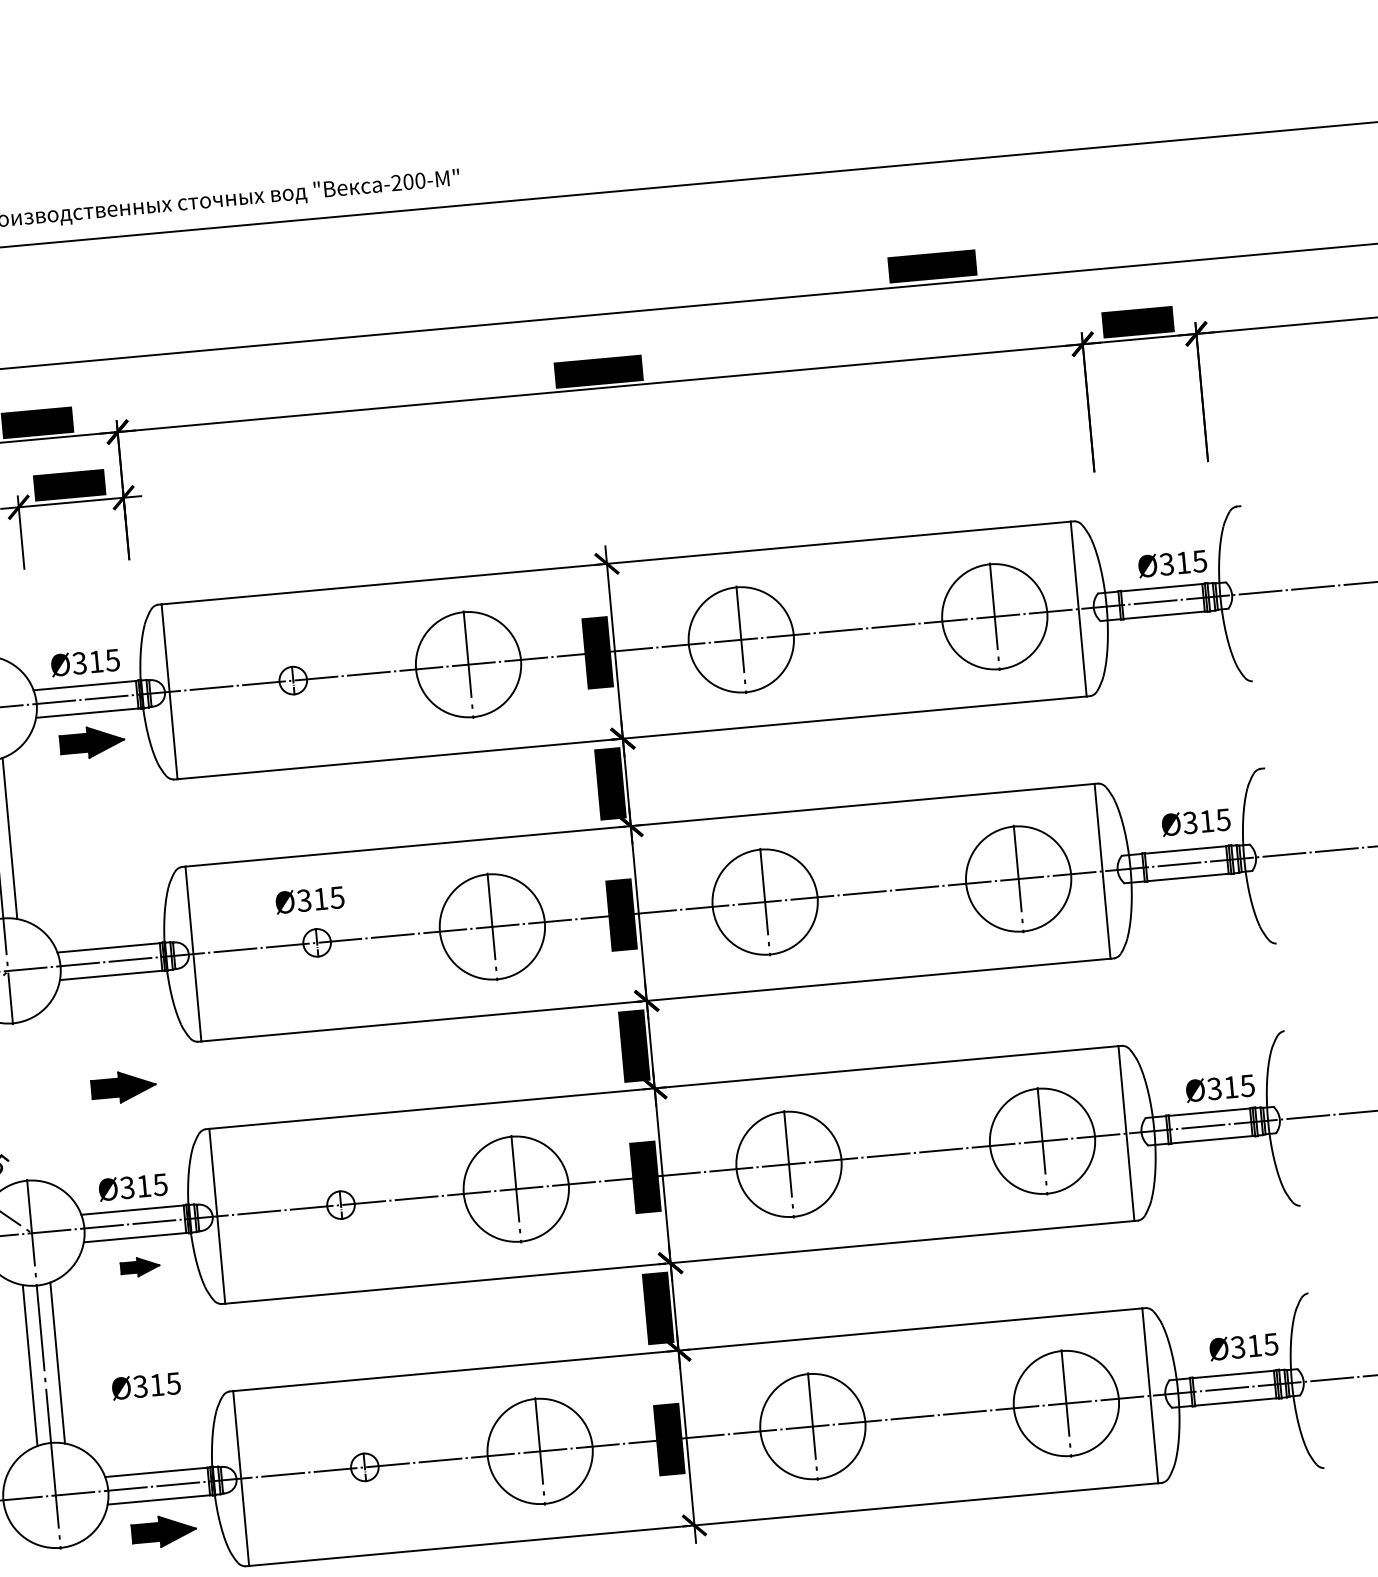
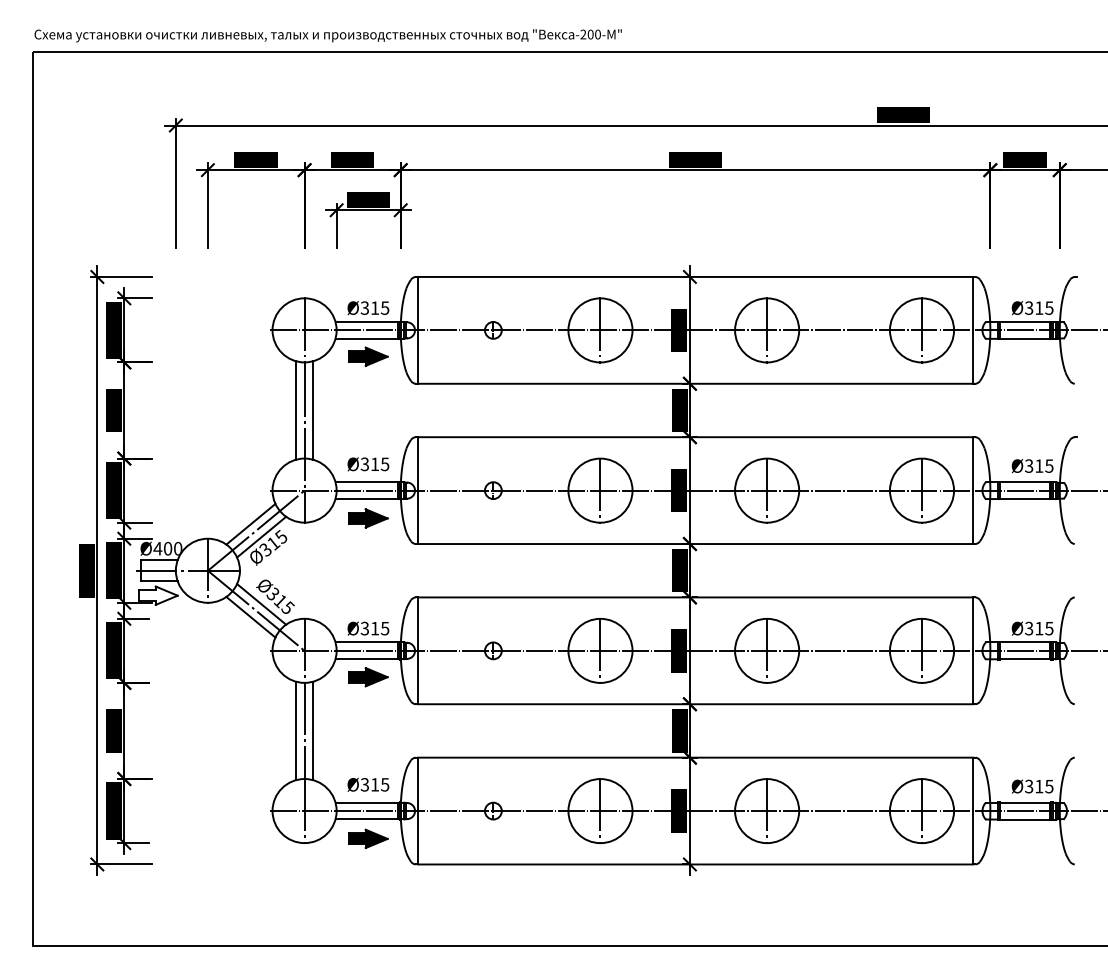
text: (310, 900) -> (368, 464), moved
part: (124, 1087) -> (368, 518), moved
part: (140, 1267) -> (368, 677), size x1.67
text: (146, 1385) -> (368, 784), moved

